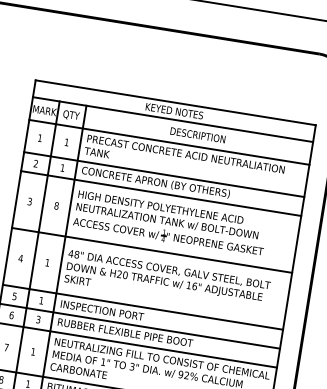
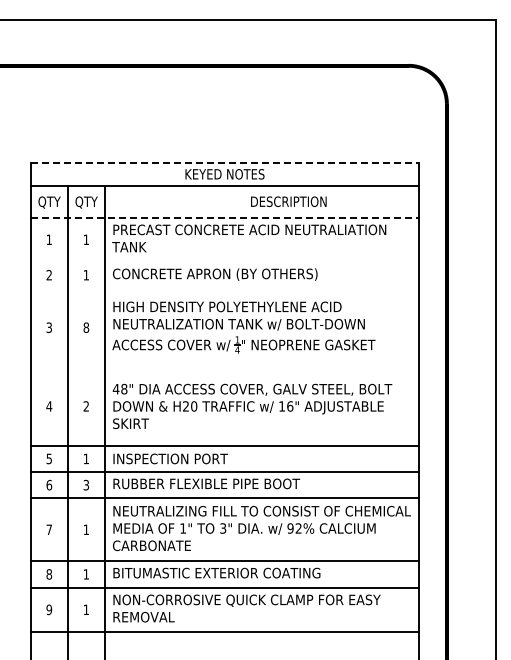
line: (175, 102) -> (224, 162), solid -> dashed
text: (44, 111) -> (49, 202), MARK -> QTY
text: (197, 135) -> (288, 201), moved
line: (169, 142) -> (224, 217), solid -> dashed
line: (163, 174) -> (224, 262), removed
line: (160, 193) -> (224, 288), removed
line: (151, 250) -> (224, 367), removed
text: (46, 262) -> (85, 406), 1 -> 2

